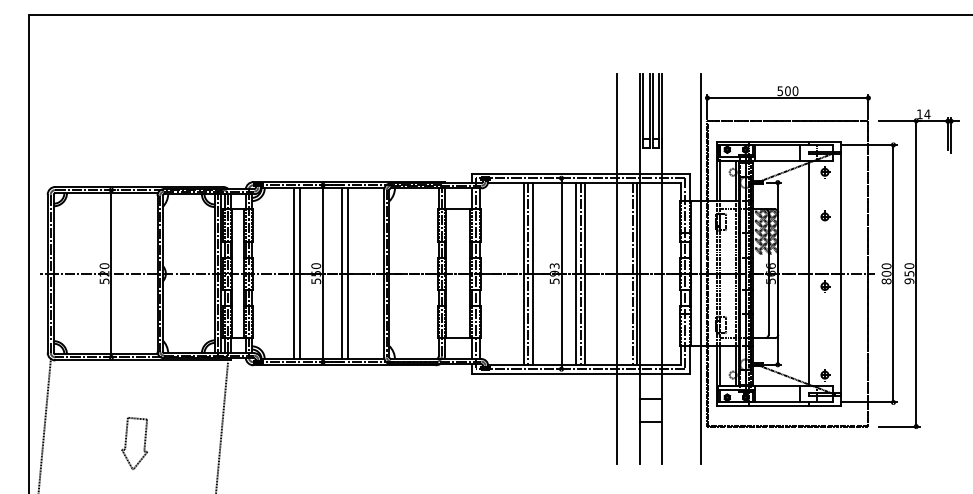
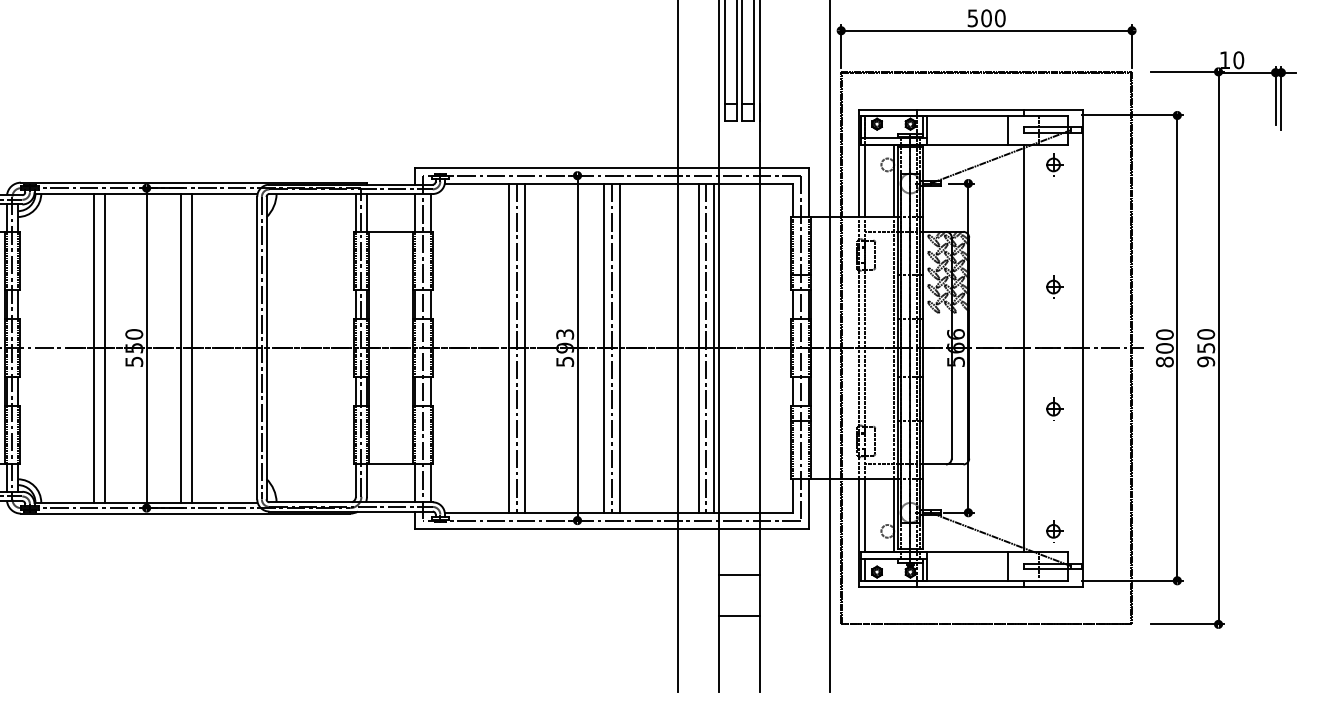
text: (927, 114) -> (1238, 60), 14 -> 10
part: (825, 215) -> (1054, 284), moved
line: (628, 273) -> (698, 347), added
part: (825, 286) -> (1054, 409), moved

